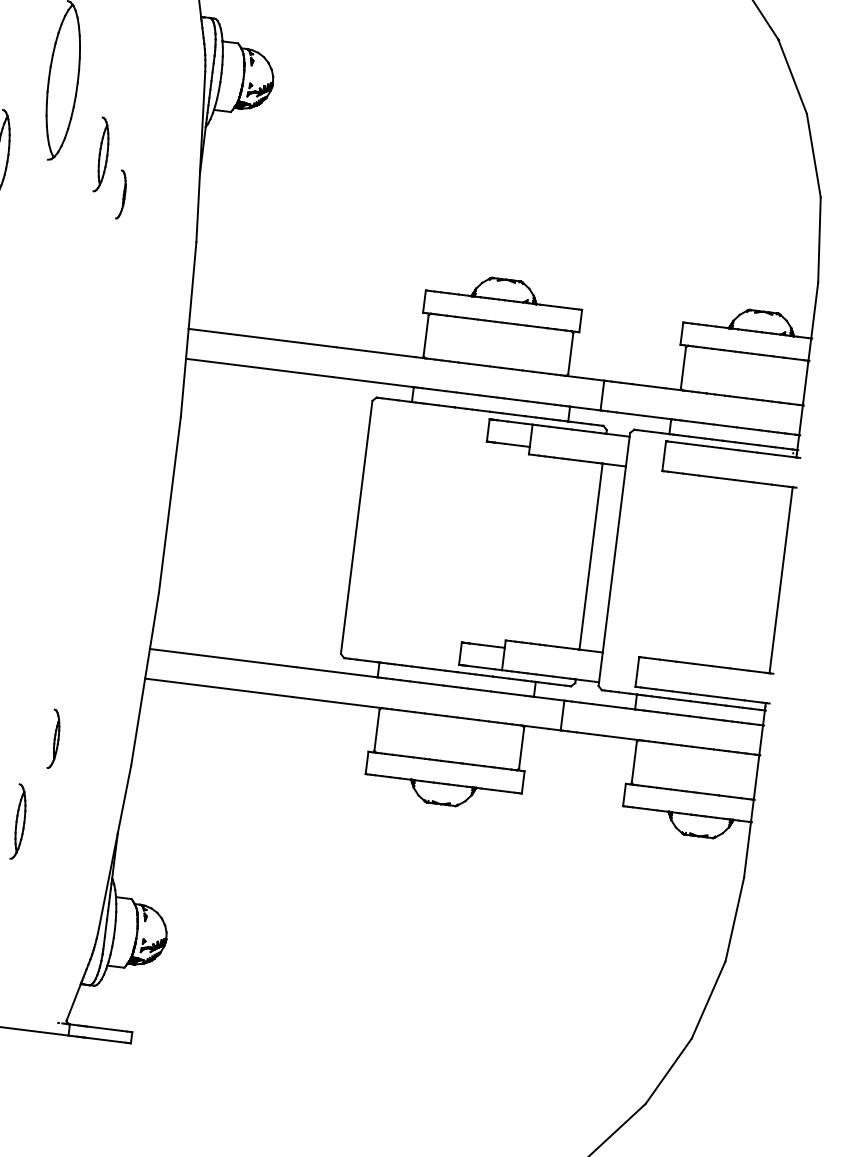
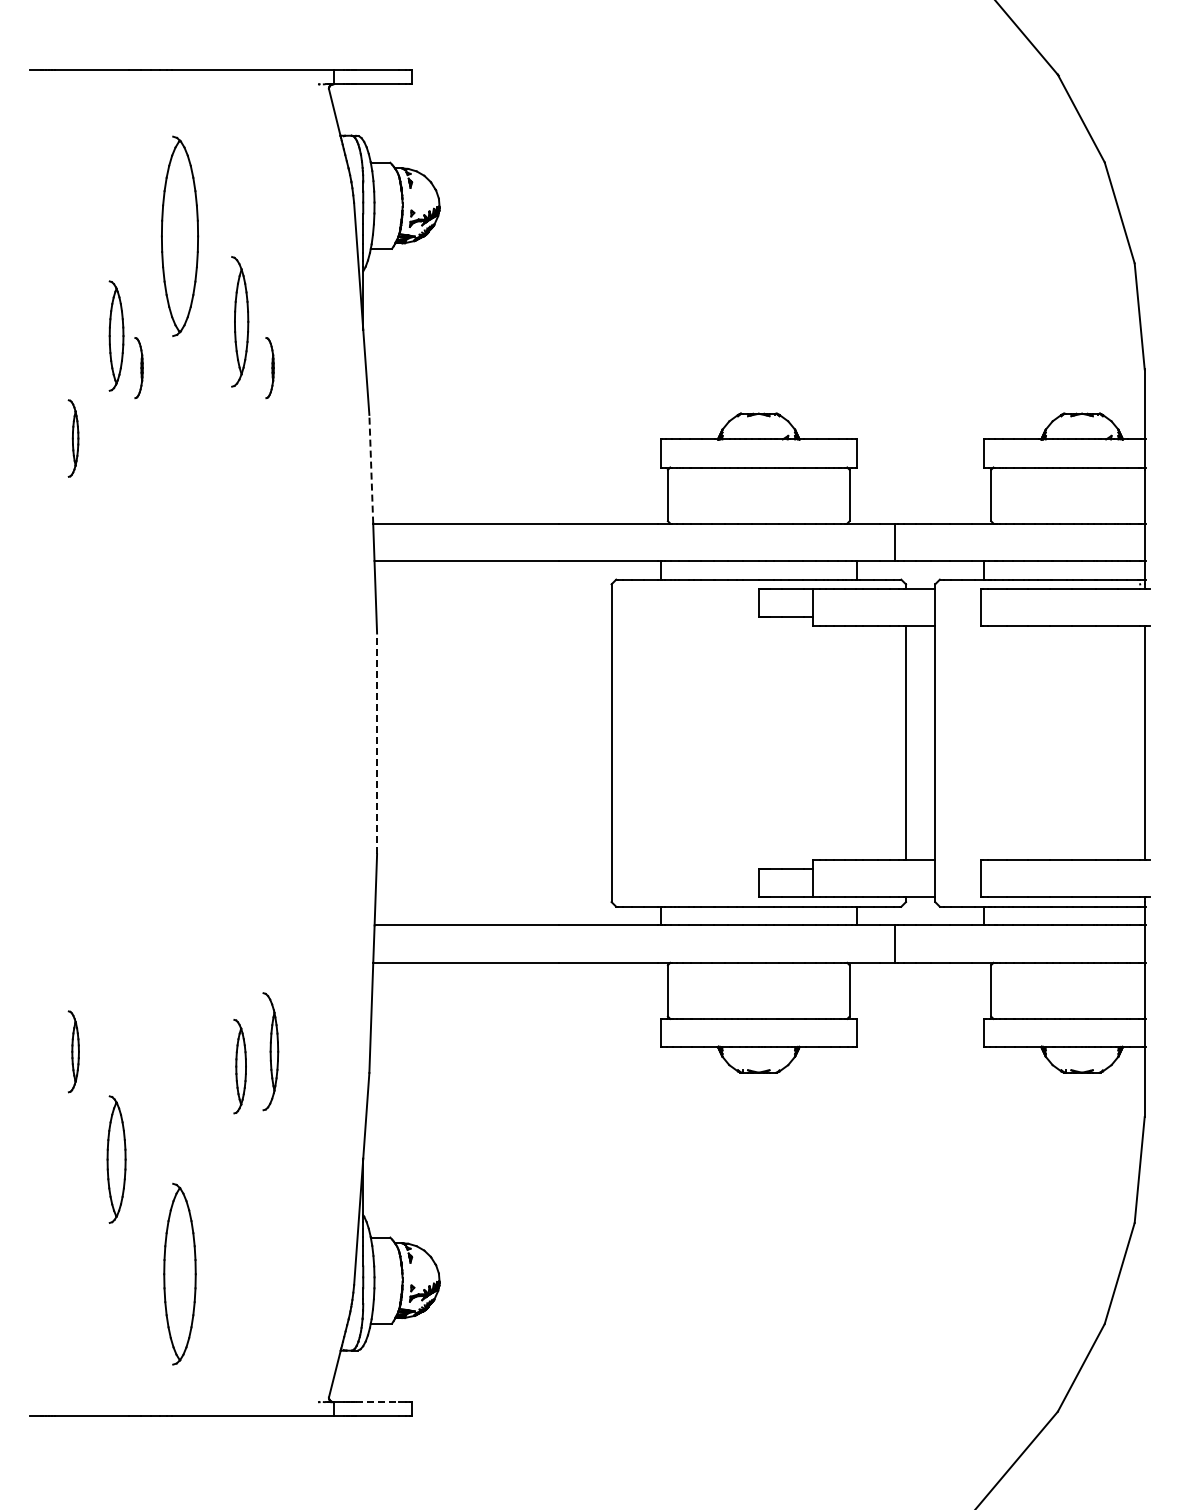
part: (102, 154) -> (239, 321), size x1.4
part: (17, 181) -> (138, 367), added
line: (192, 284) -> (371, 468), solid -> dashed
line: (170, 504) -> (377, 743), solid -> dashed
part: (54, 739) -> (270, 1051), size x1.6
part: (19, 821) -> (239, 1066), moved
line: (104, 1029) -> (377, 1402), solid -> dashed

